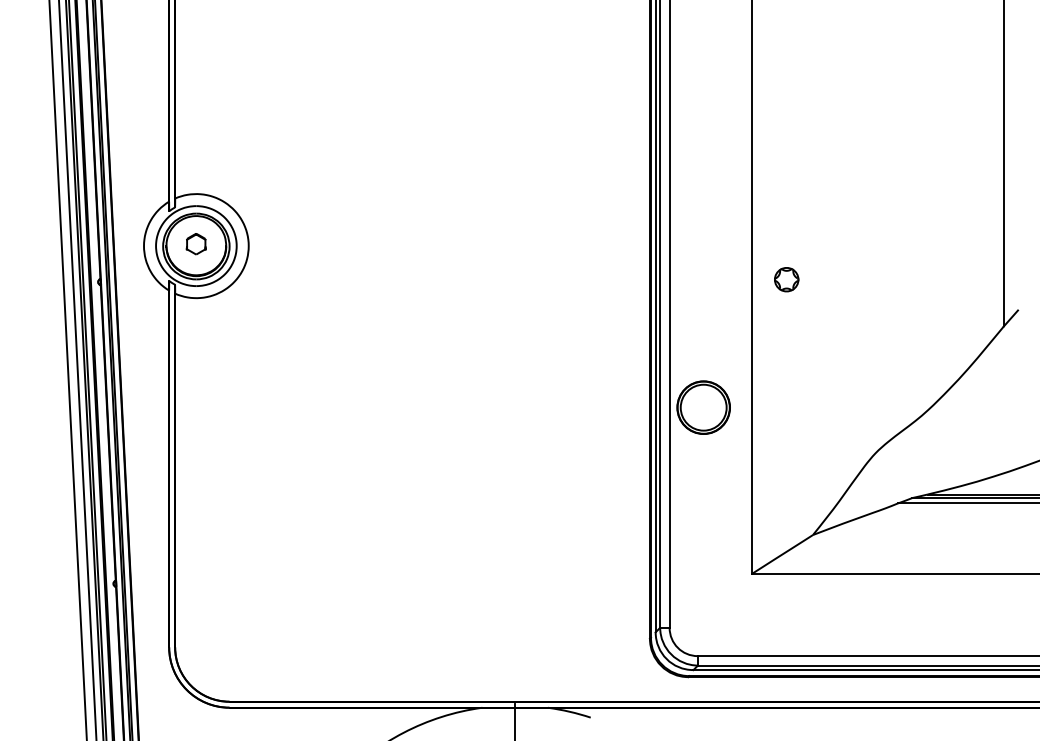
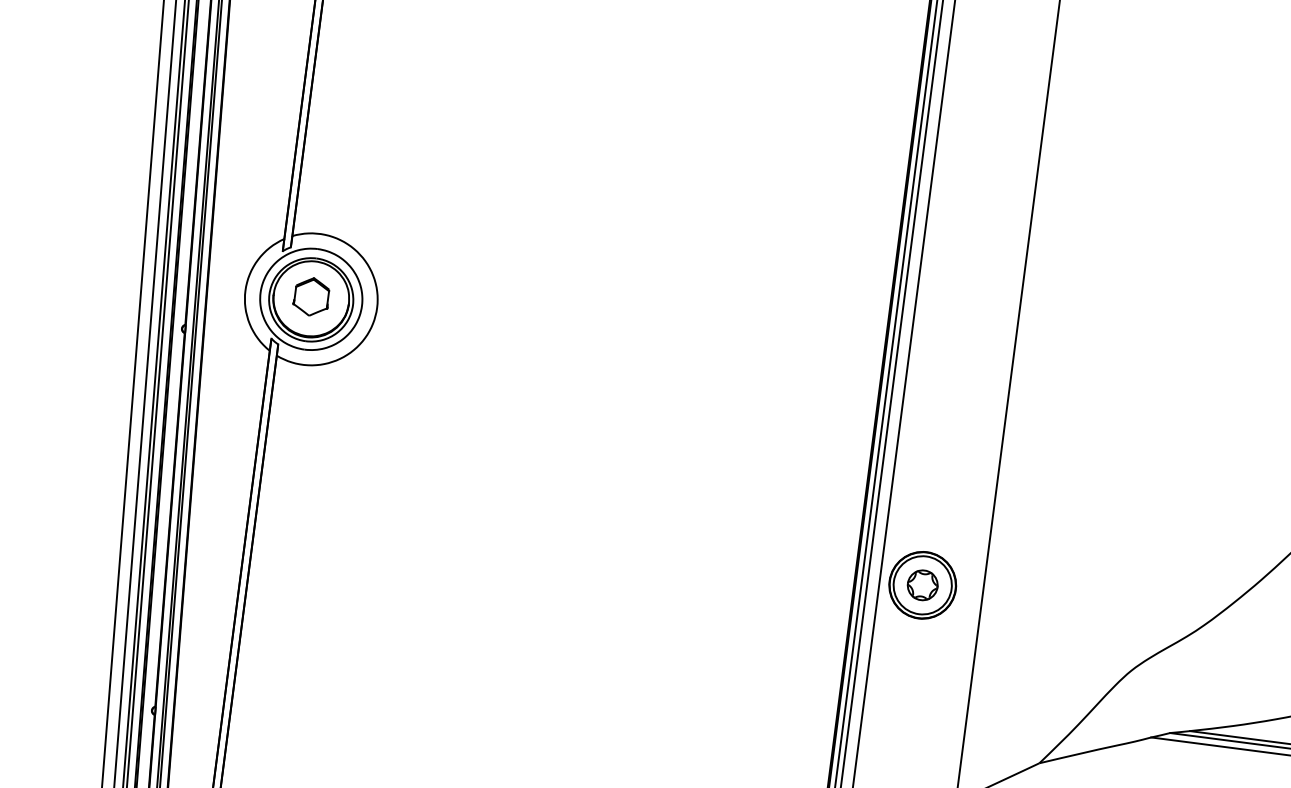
part: (195, 243) -> (310, 295), size x1.43
part: (786, 279) -> (922, 585), moved

